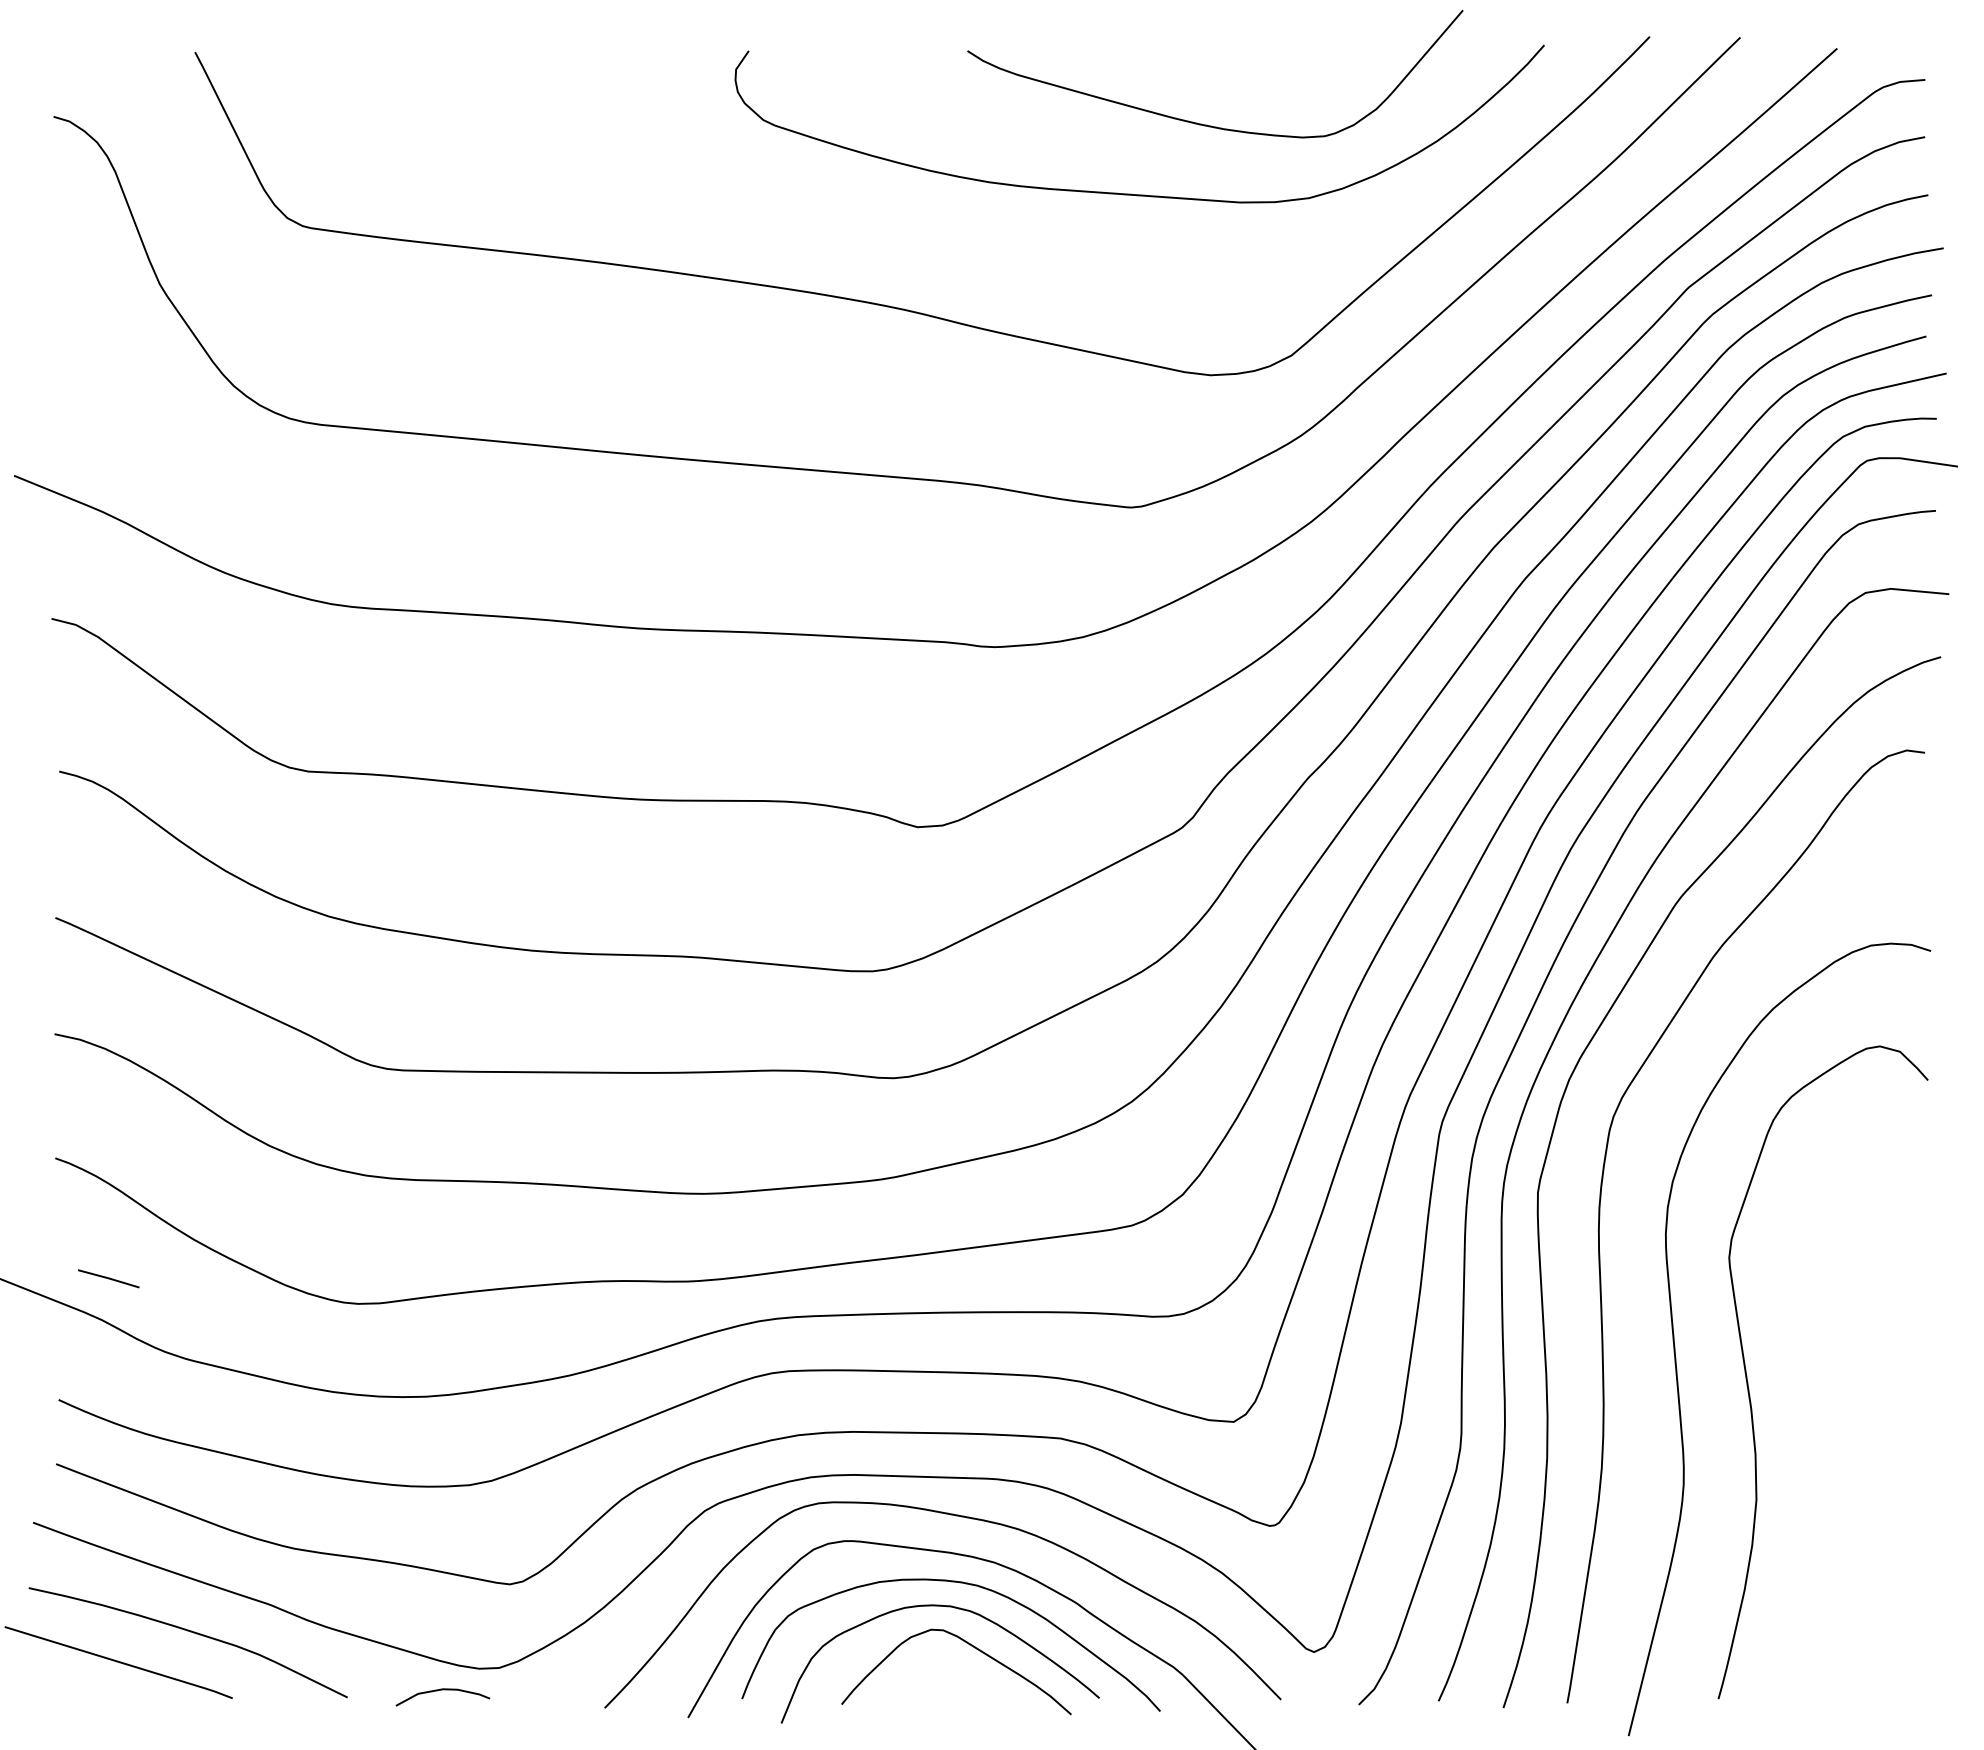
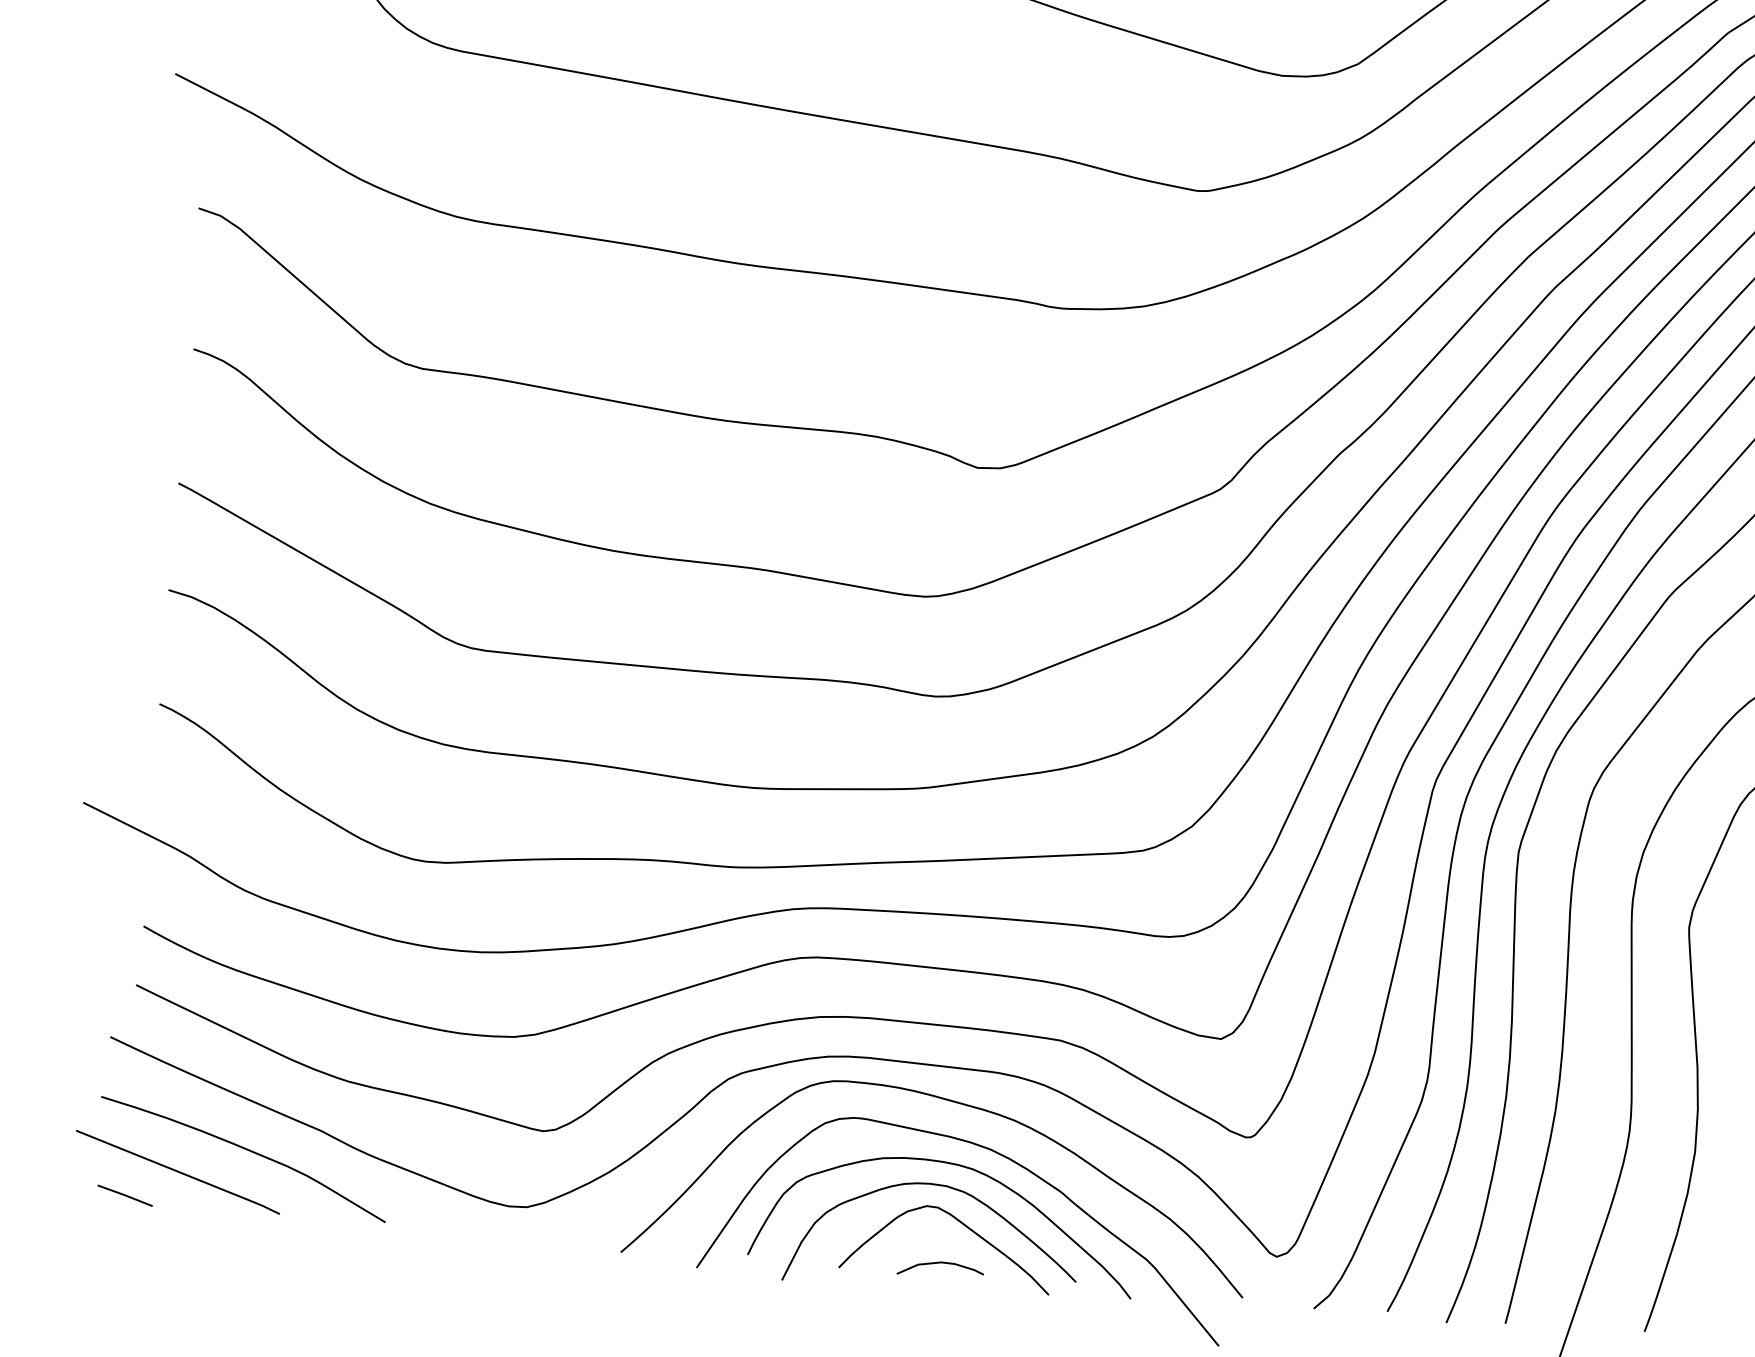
line: (108, 1278) -> (124, 1195), moved
curve: (442, 1690) -> (940, 1263), moved

